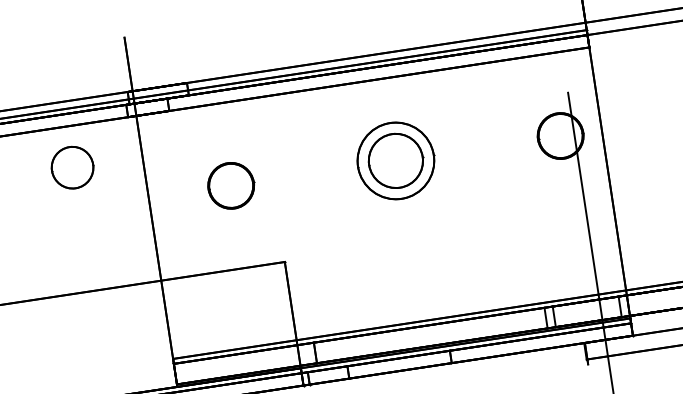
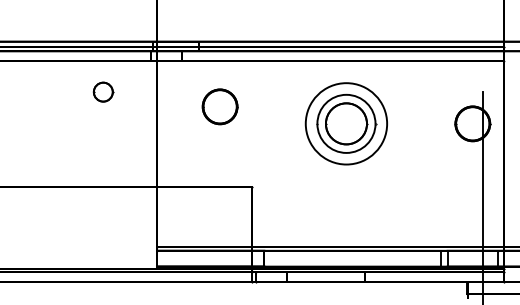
circle: (395, 160) -> (346, 123), size x1.4
part: (72, 166) -> (103, 91), size x0.6
part: (230, 185) -> (219, 106), moved

